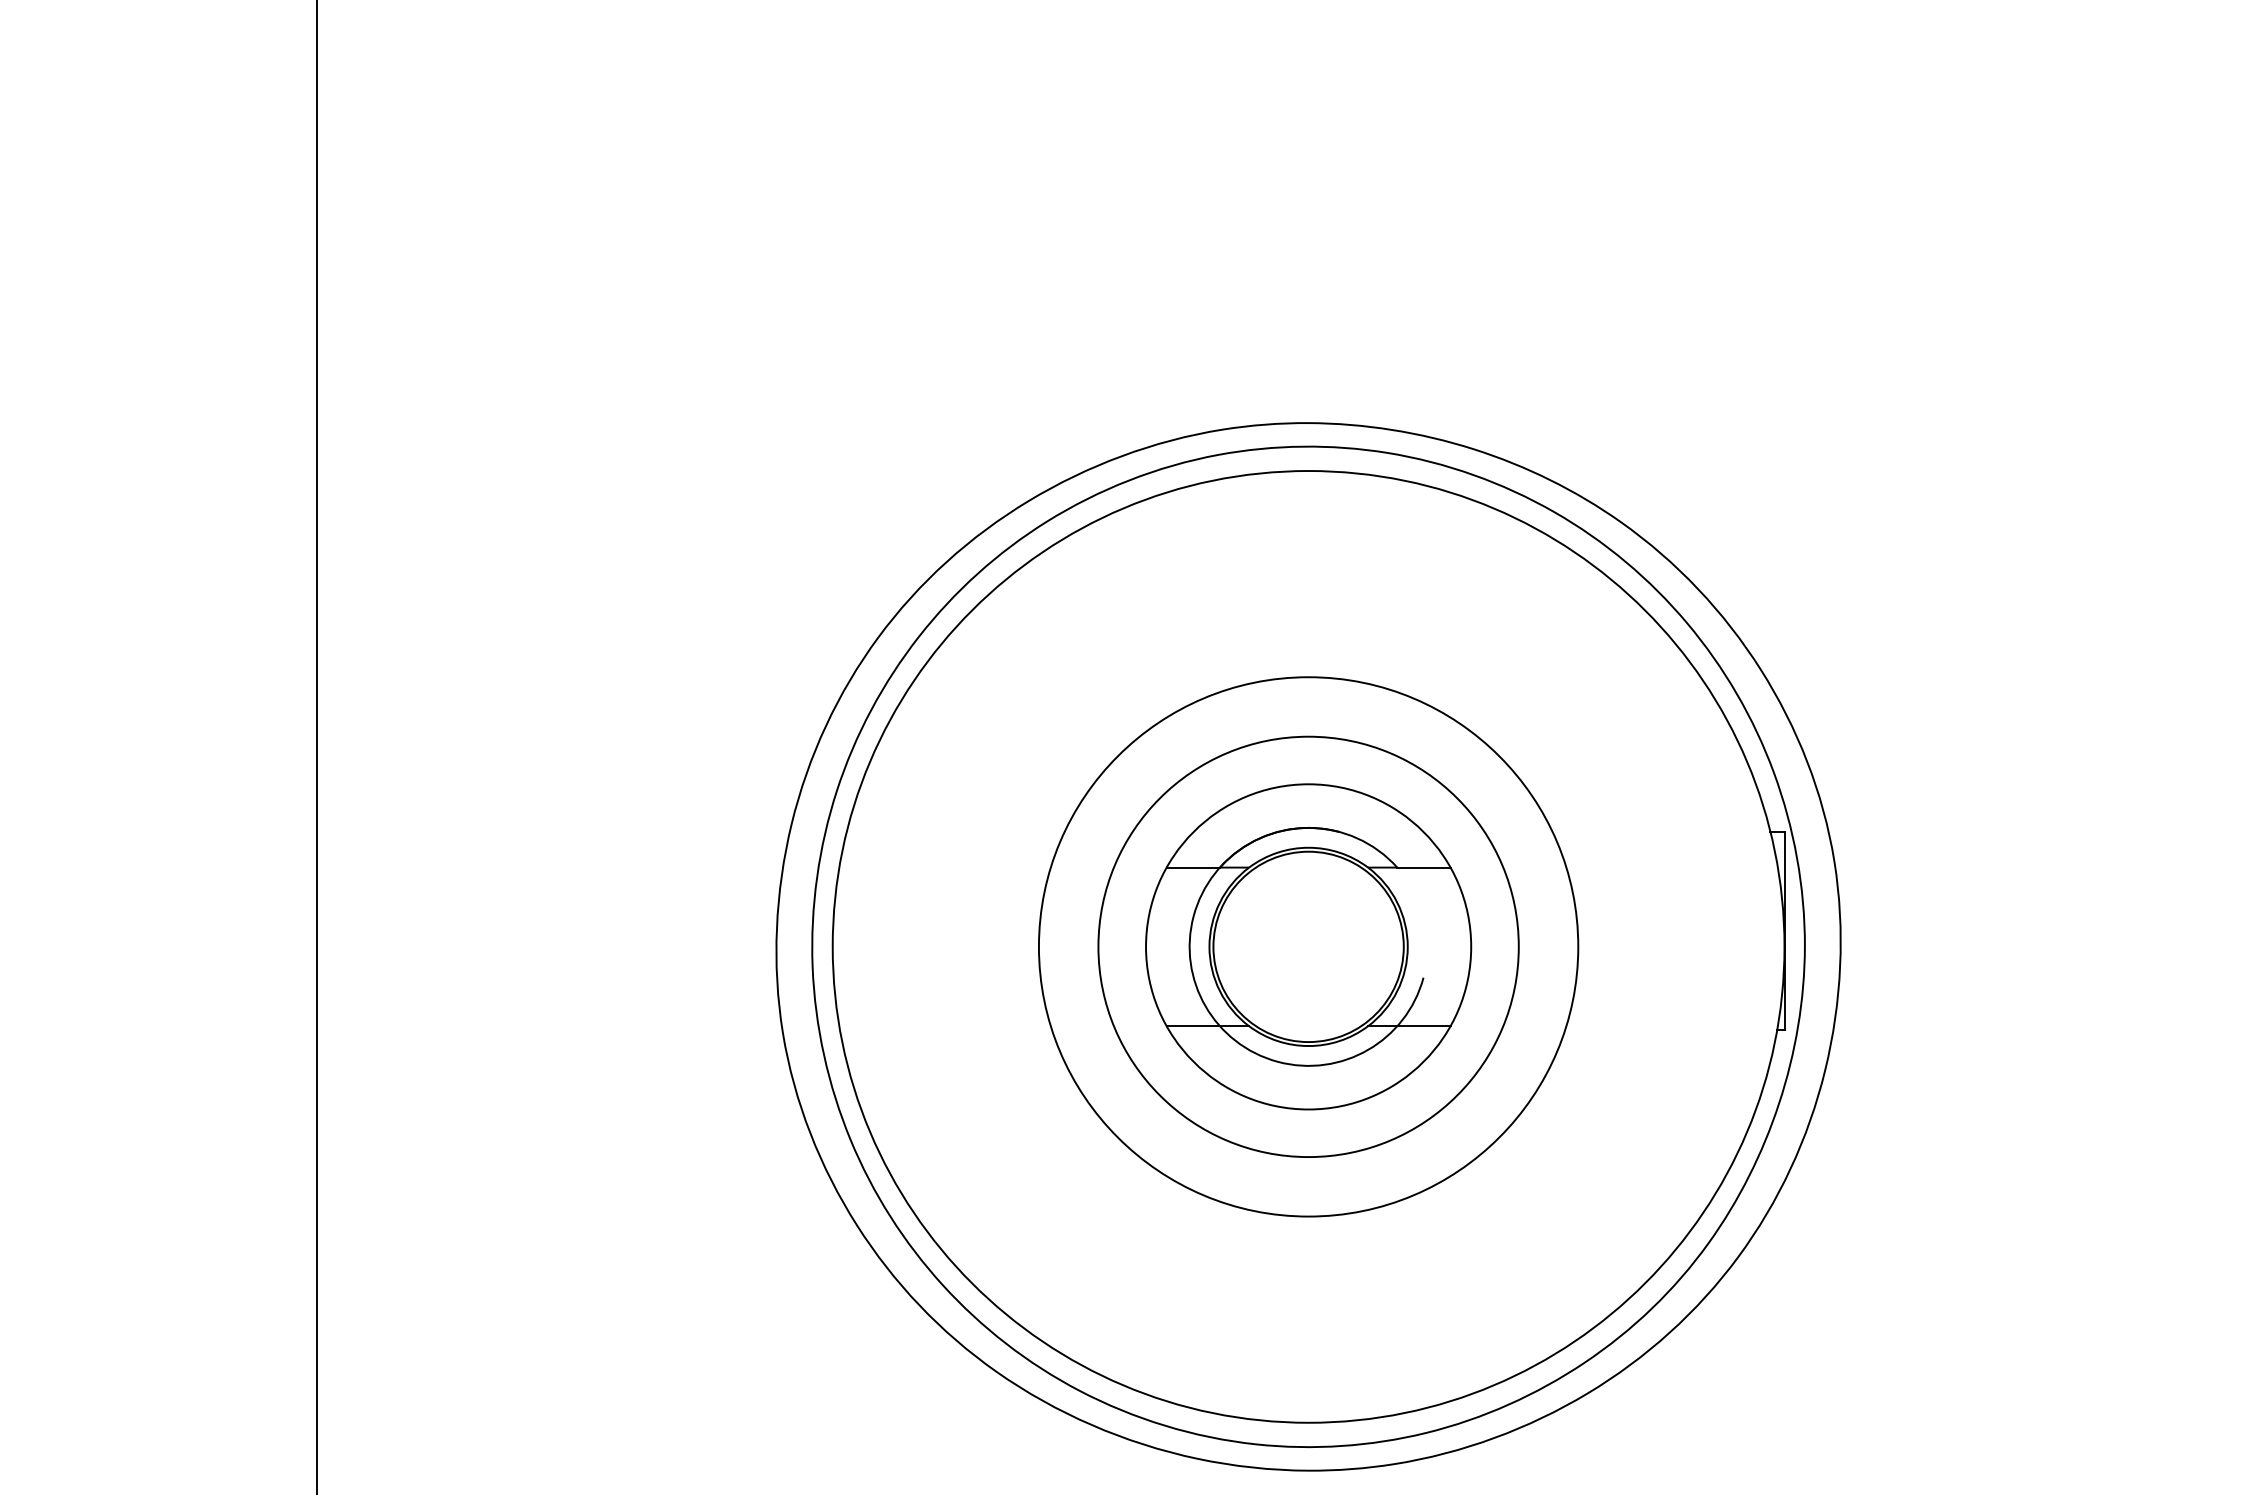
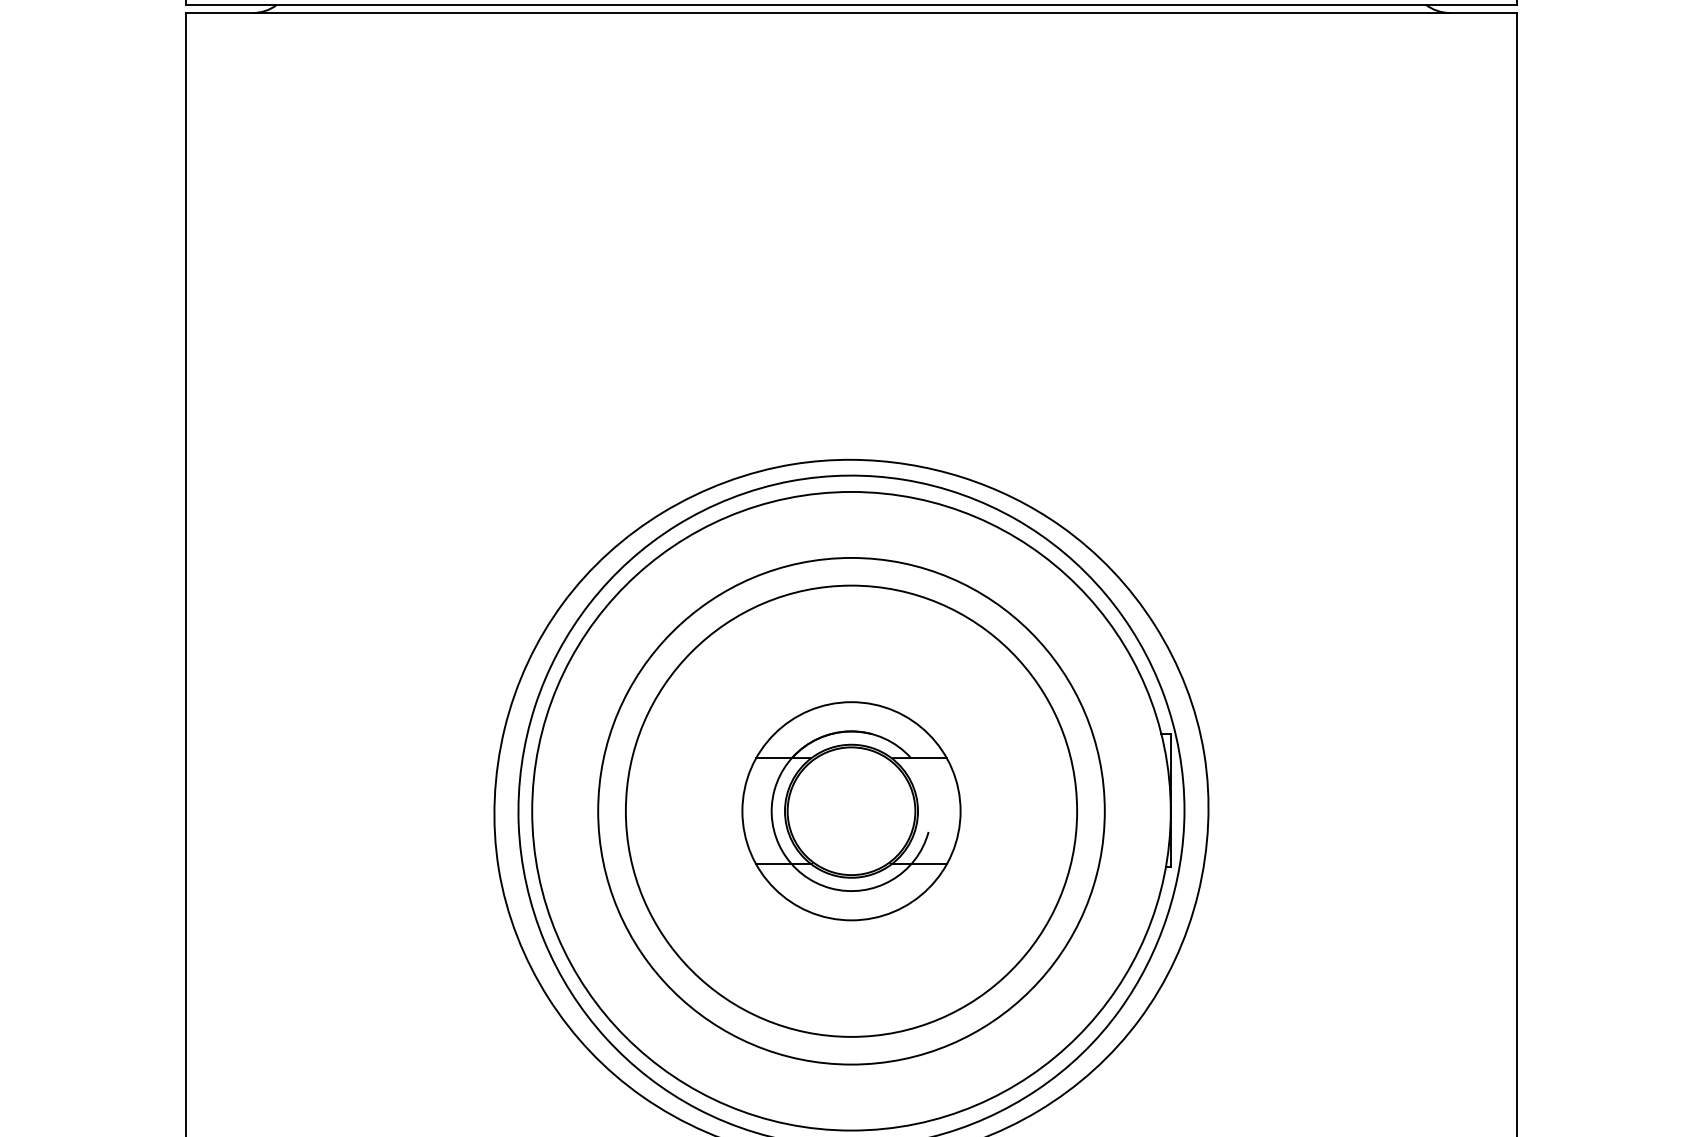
circle: (1308, 947) -> (851, 811), size x1.4
circle: (1308, 947) -> (851, 811), size x1.6

